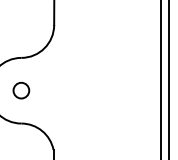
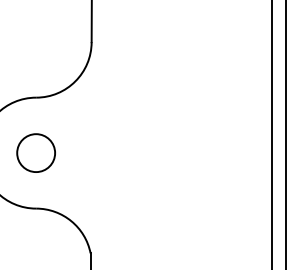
circle: (21, 90) -> (36, 152), size x1.43

